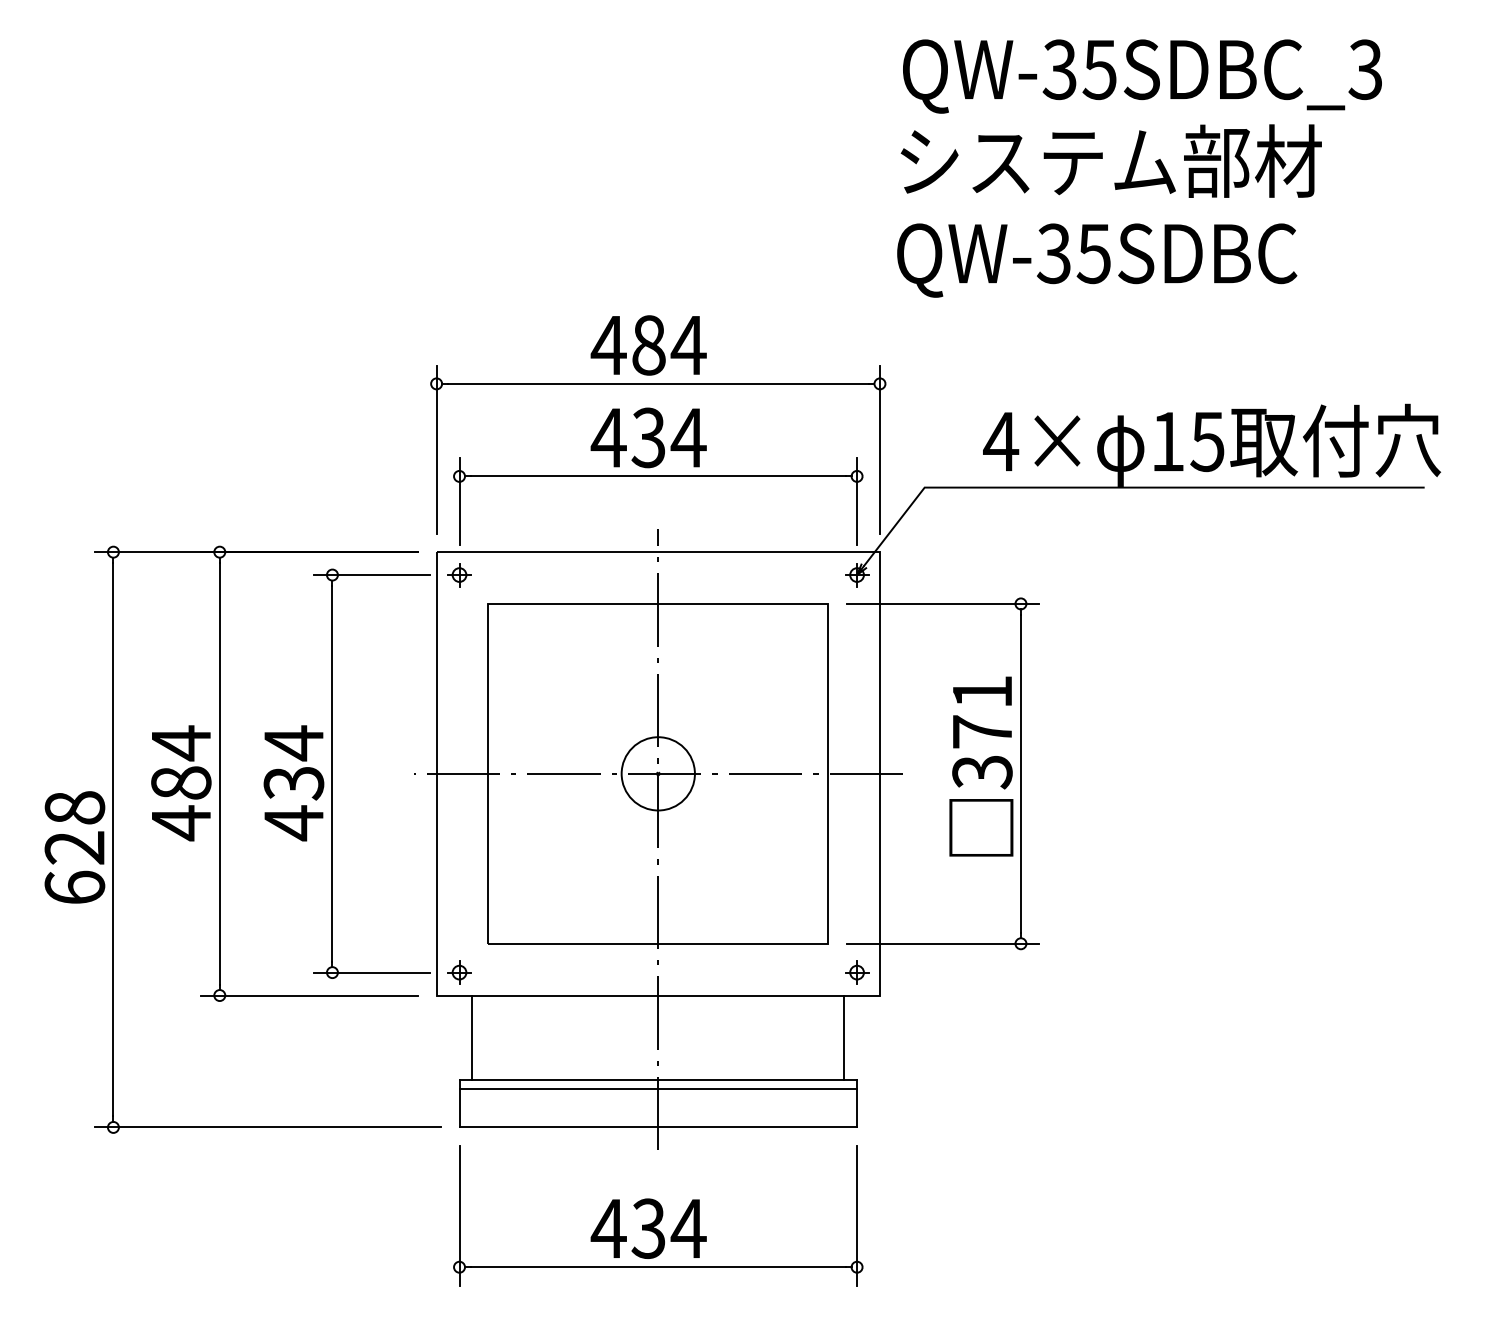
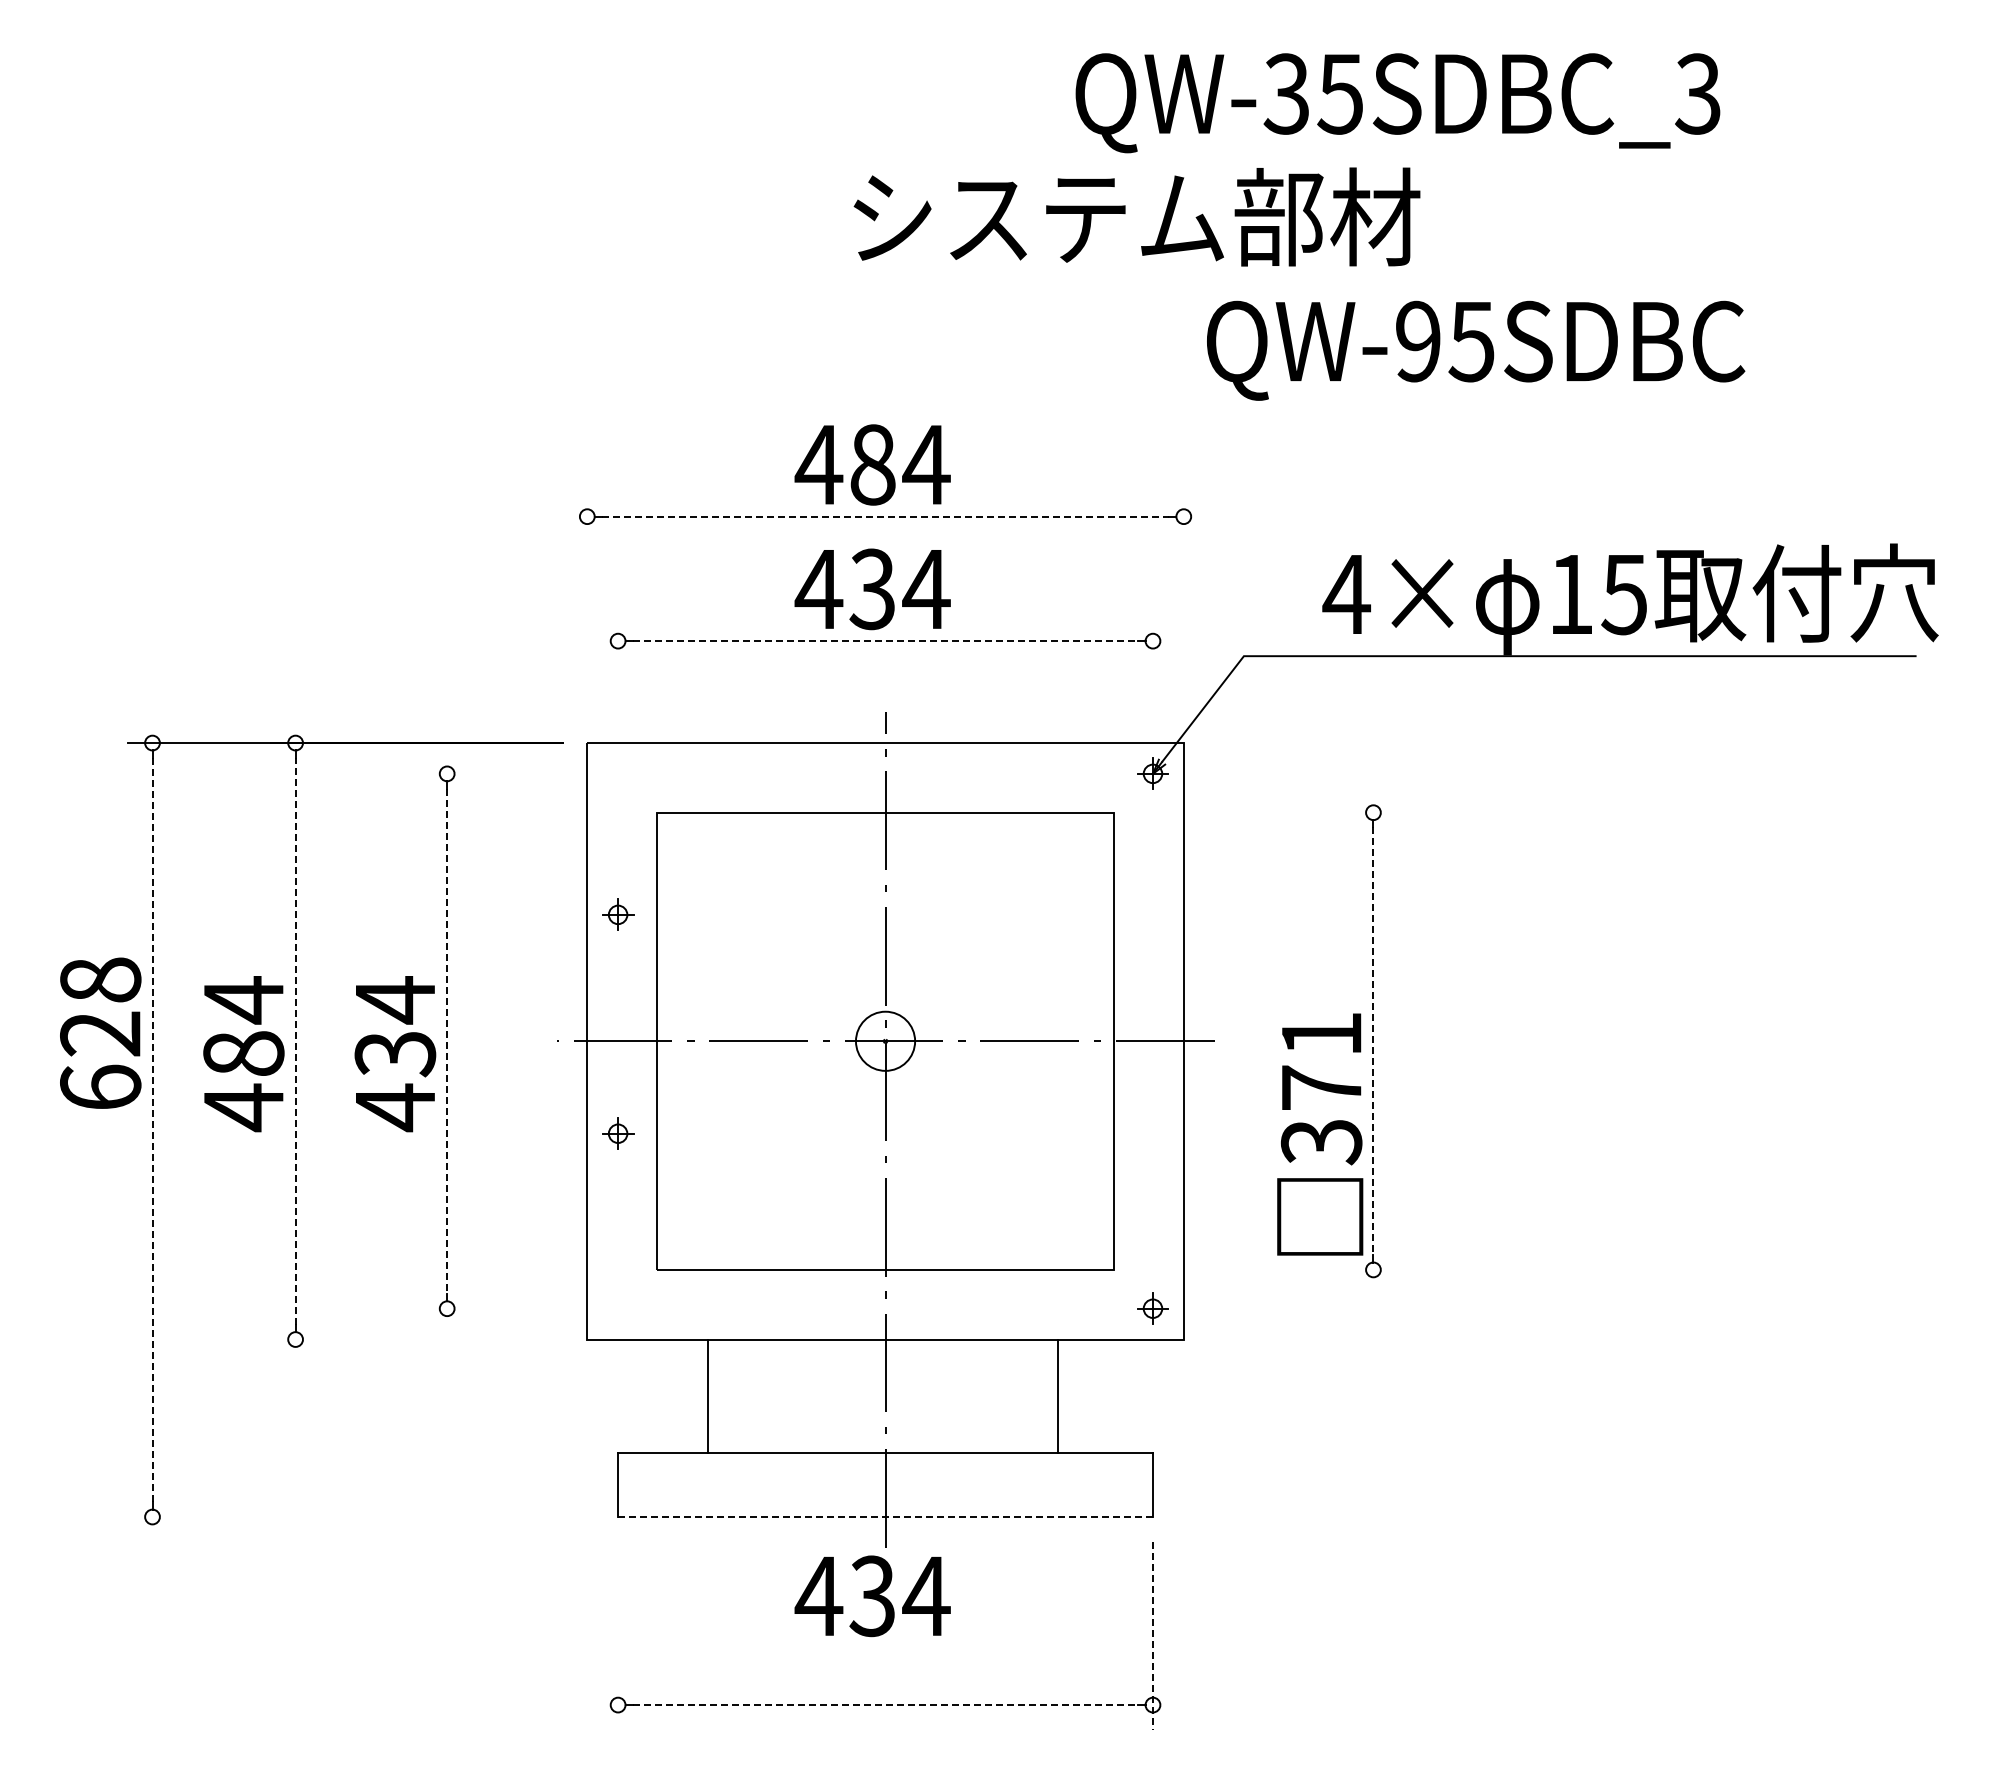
text: (1142, 76) -> (1397, 103), moved
text: (1110, 160) -> (1136, 216), moved
text: (1053, 253) -> (1417, 341), QW-35SDBC -> QW-95SDBC
line: (659, 383) -> (886, 516), solid -> dashed
line: (436, 449) -> (587, 605), removed
line: (879, 449) -> (1183, 605), removed
line: (658, 476) -> (885, 641), solid -> dashed
line: (459, 501) -> (618, 674), removed
line: (856, 501) -> (1152, 674), removed
line: (372, 574) -> (500, 773), removed
part: (459, 574) -> (618, 914), moved
line: (942, 603) -> (1268, 812), removed
text: (981, 766) -> (1320, 1134), moved
line: (219, 773) -> (295, 1040), solid -> dashed
line: (332, 773) -> (447, 1041), solid -> dashed
circle: (658, 773) -> (885, 1041), size x0.6
line: (1020, 773) -> (1373, 1041), solid -> dashed
line: (113, 840) -> (152, 1130), solid -> dashed
text: (74, 846) -> (100, 1032), moved
line: (942, 943) -> (1268, 1269), removed
line: (372, 972) -> (500, 1308), removed
part: (459, 972) -> (618, 1133), moved
line: (309, 995) -> (416, 1339), removed
line: (472, 1037) -> (708, 1395), moved
line: (844, 1037) -> (1057, 1395), moved
line: (658, 1089) -> (885, 1465), removed
line: (268, 1127) -> (360, 1517), removed
line: (659, 1127) -> (886, 1517), solid -> dashed
line: (459, 1215) -> (618, 1635), removed
line: (856, 1216) -> (1152, 1636), solid -> dashed
text: (648, 1228) -> (872, 1596), moved
line: (658, 1267) -> (885, 1705), solid -> dashed

